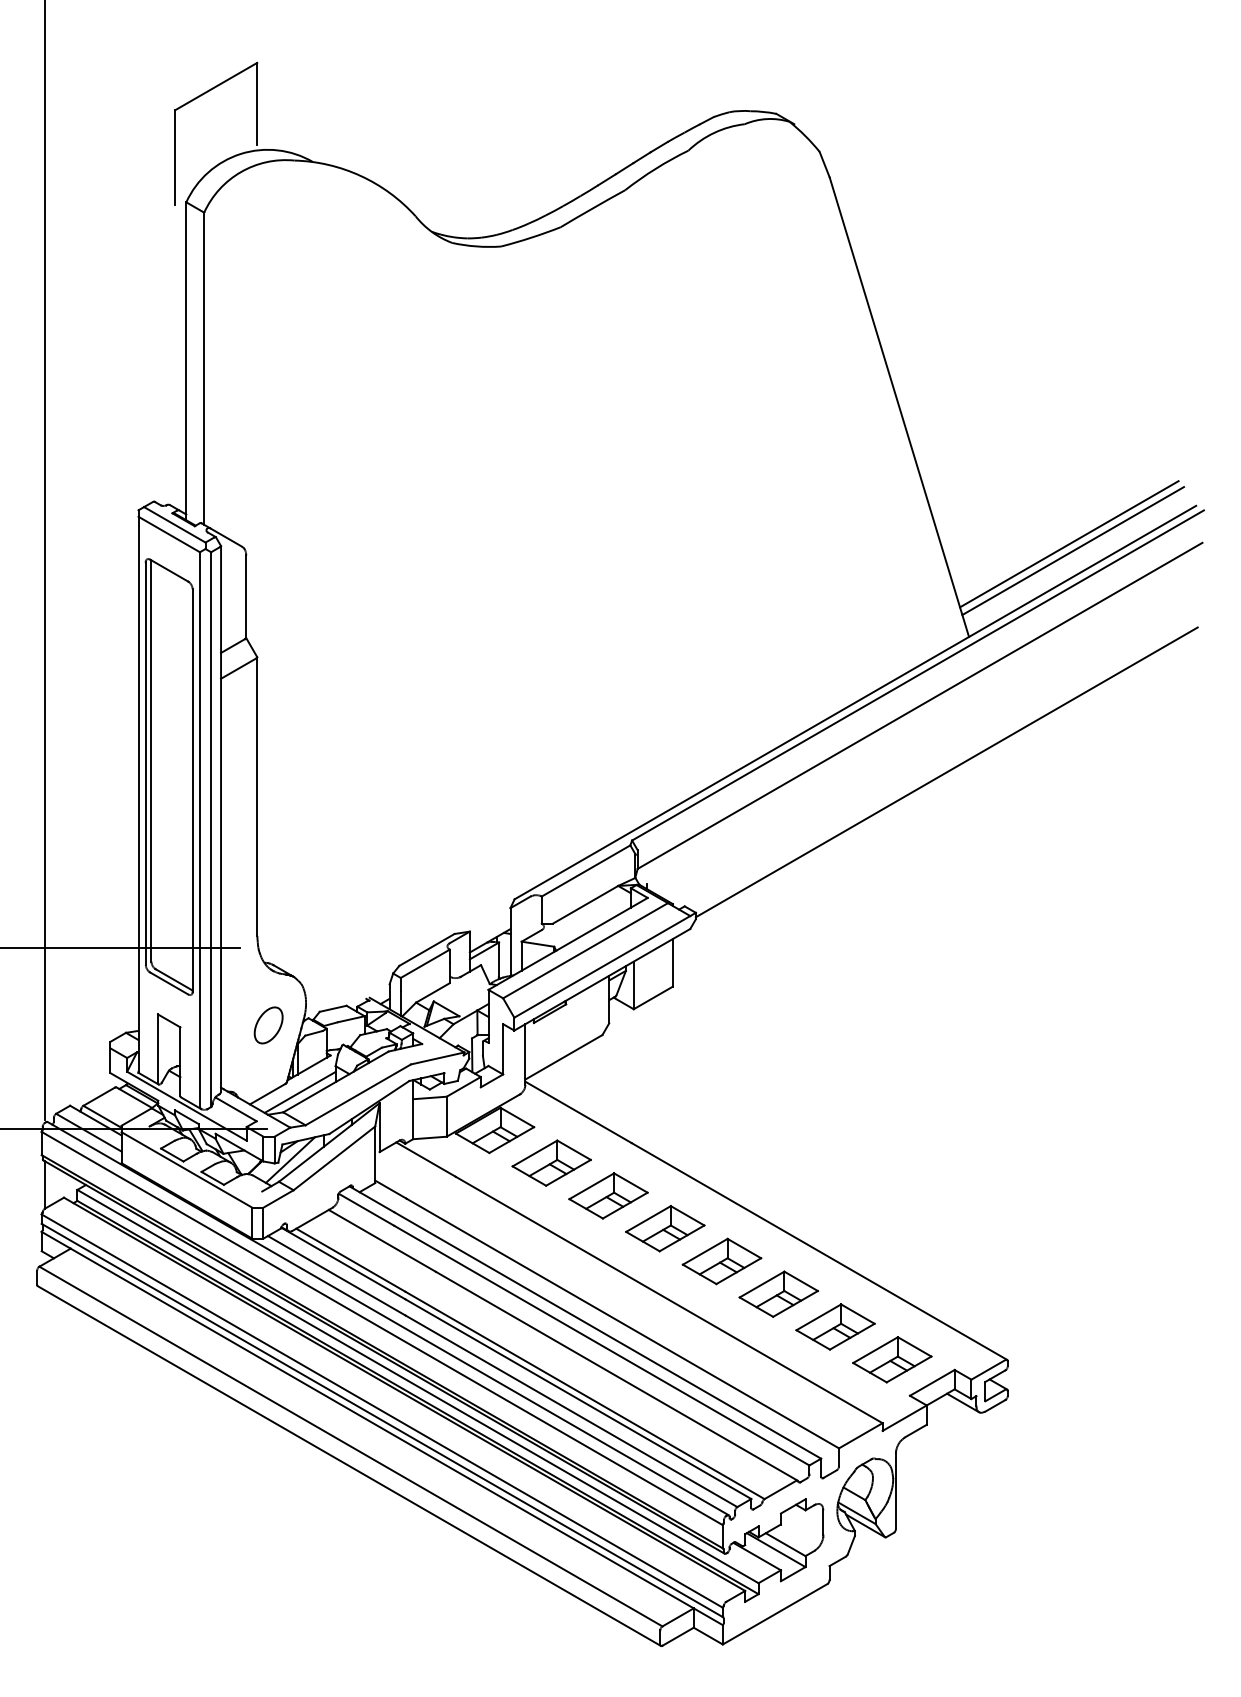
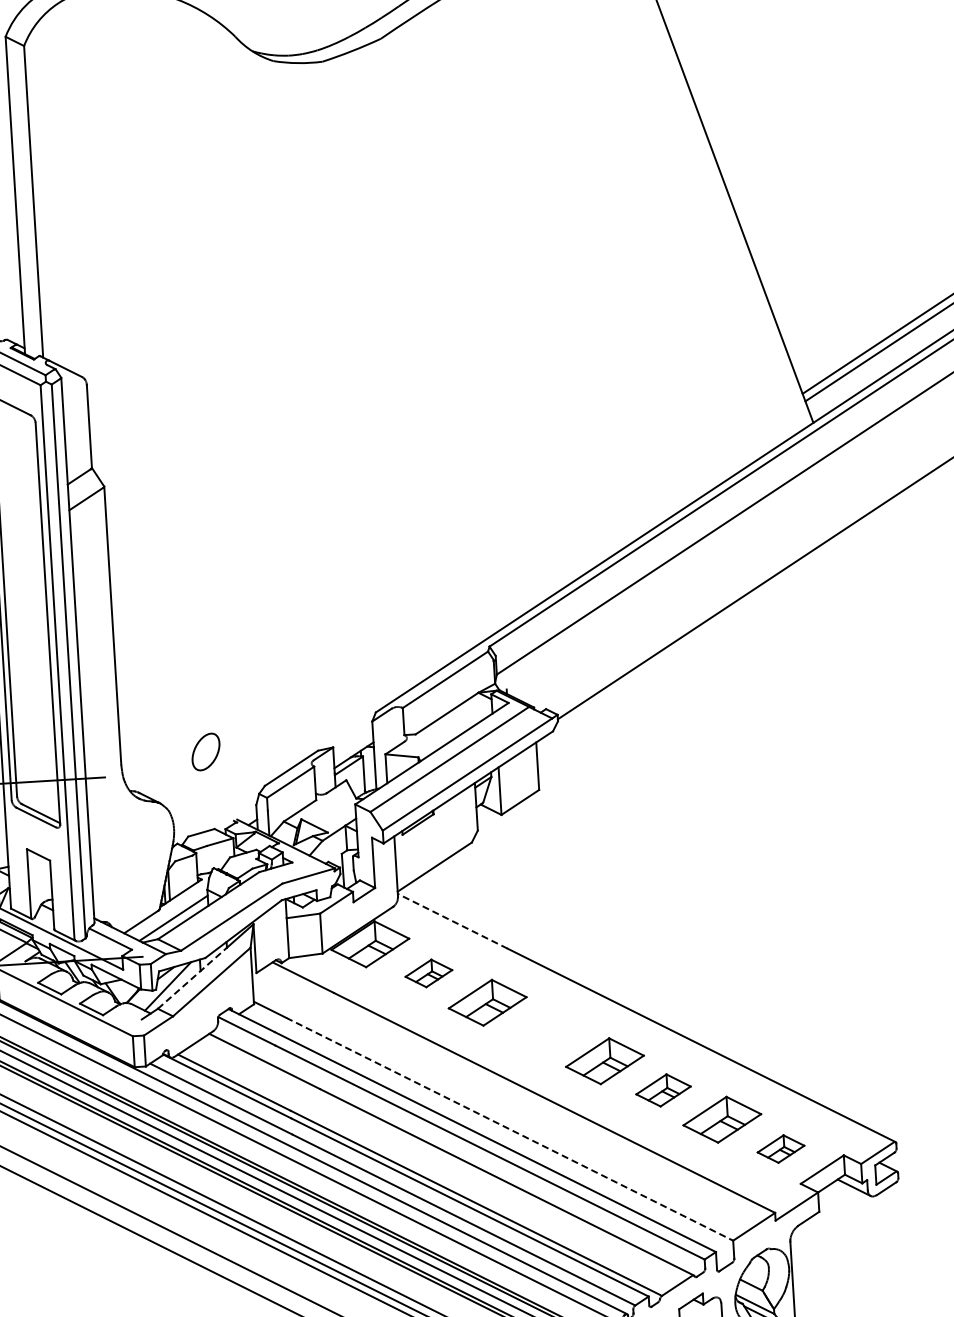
part: (268, 1025) -> (205, 752), moved
line: (578, 1112) -> (452, 921), solid -> dashed
line: (315, 1153) -> (192, 978), solid -> dashed
part: (551, 1162) -> (428, 972), size x0.6
part: (665, 1228) -> (546, 1031), removed
part: (778, 1293) -> (663, 1089), size x0.7
line: (622, 1323) -> (509, 1129), solid -> dashed
part: (892, 1359) -> (781, 1148), size x0.6

